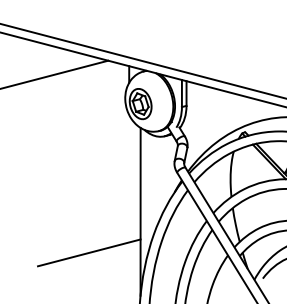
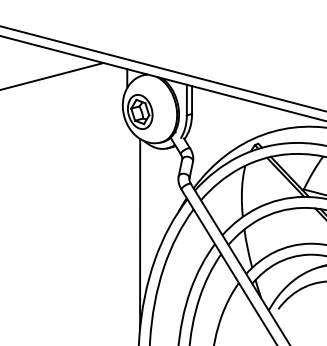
line: (89, 253) -> (82, 280), removed

